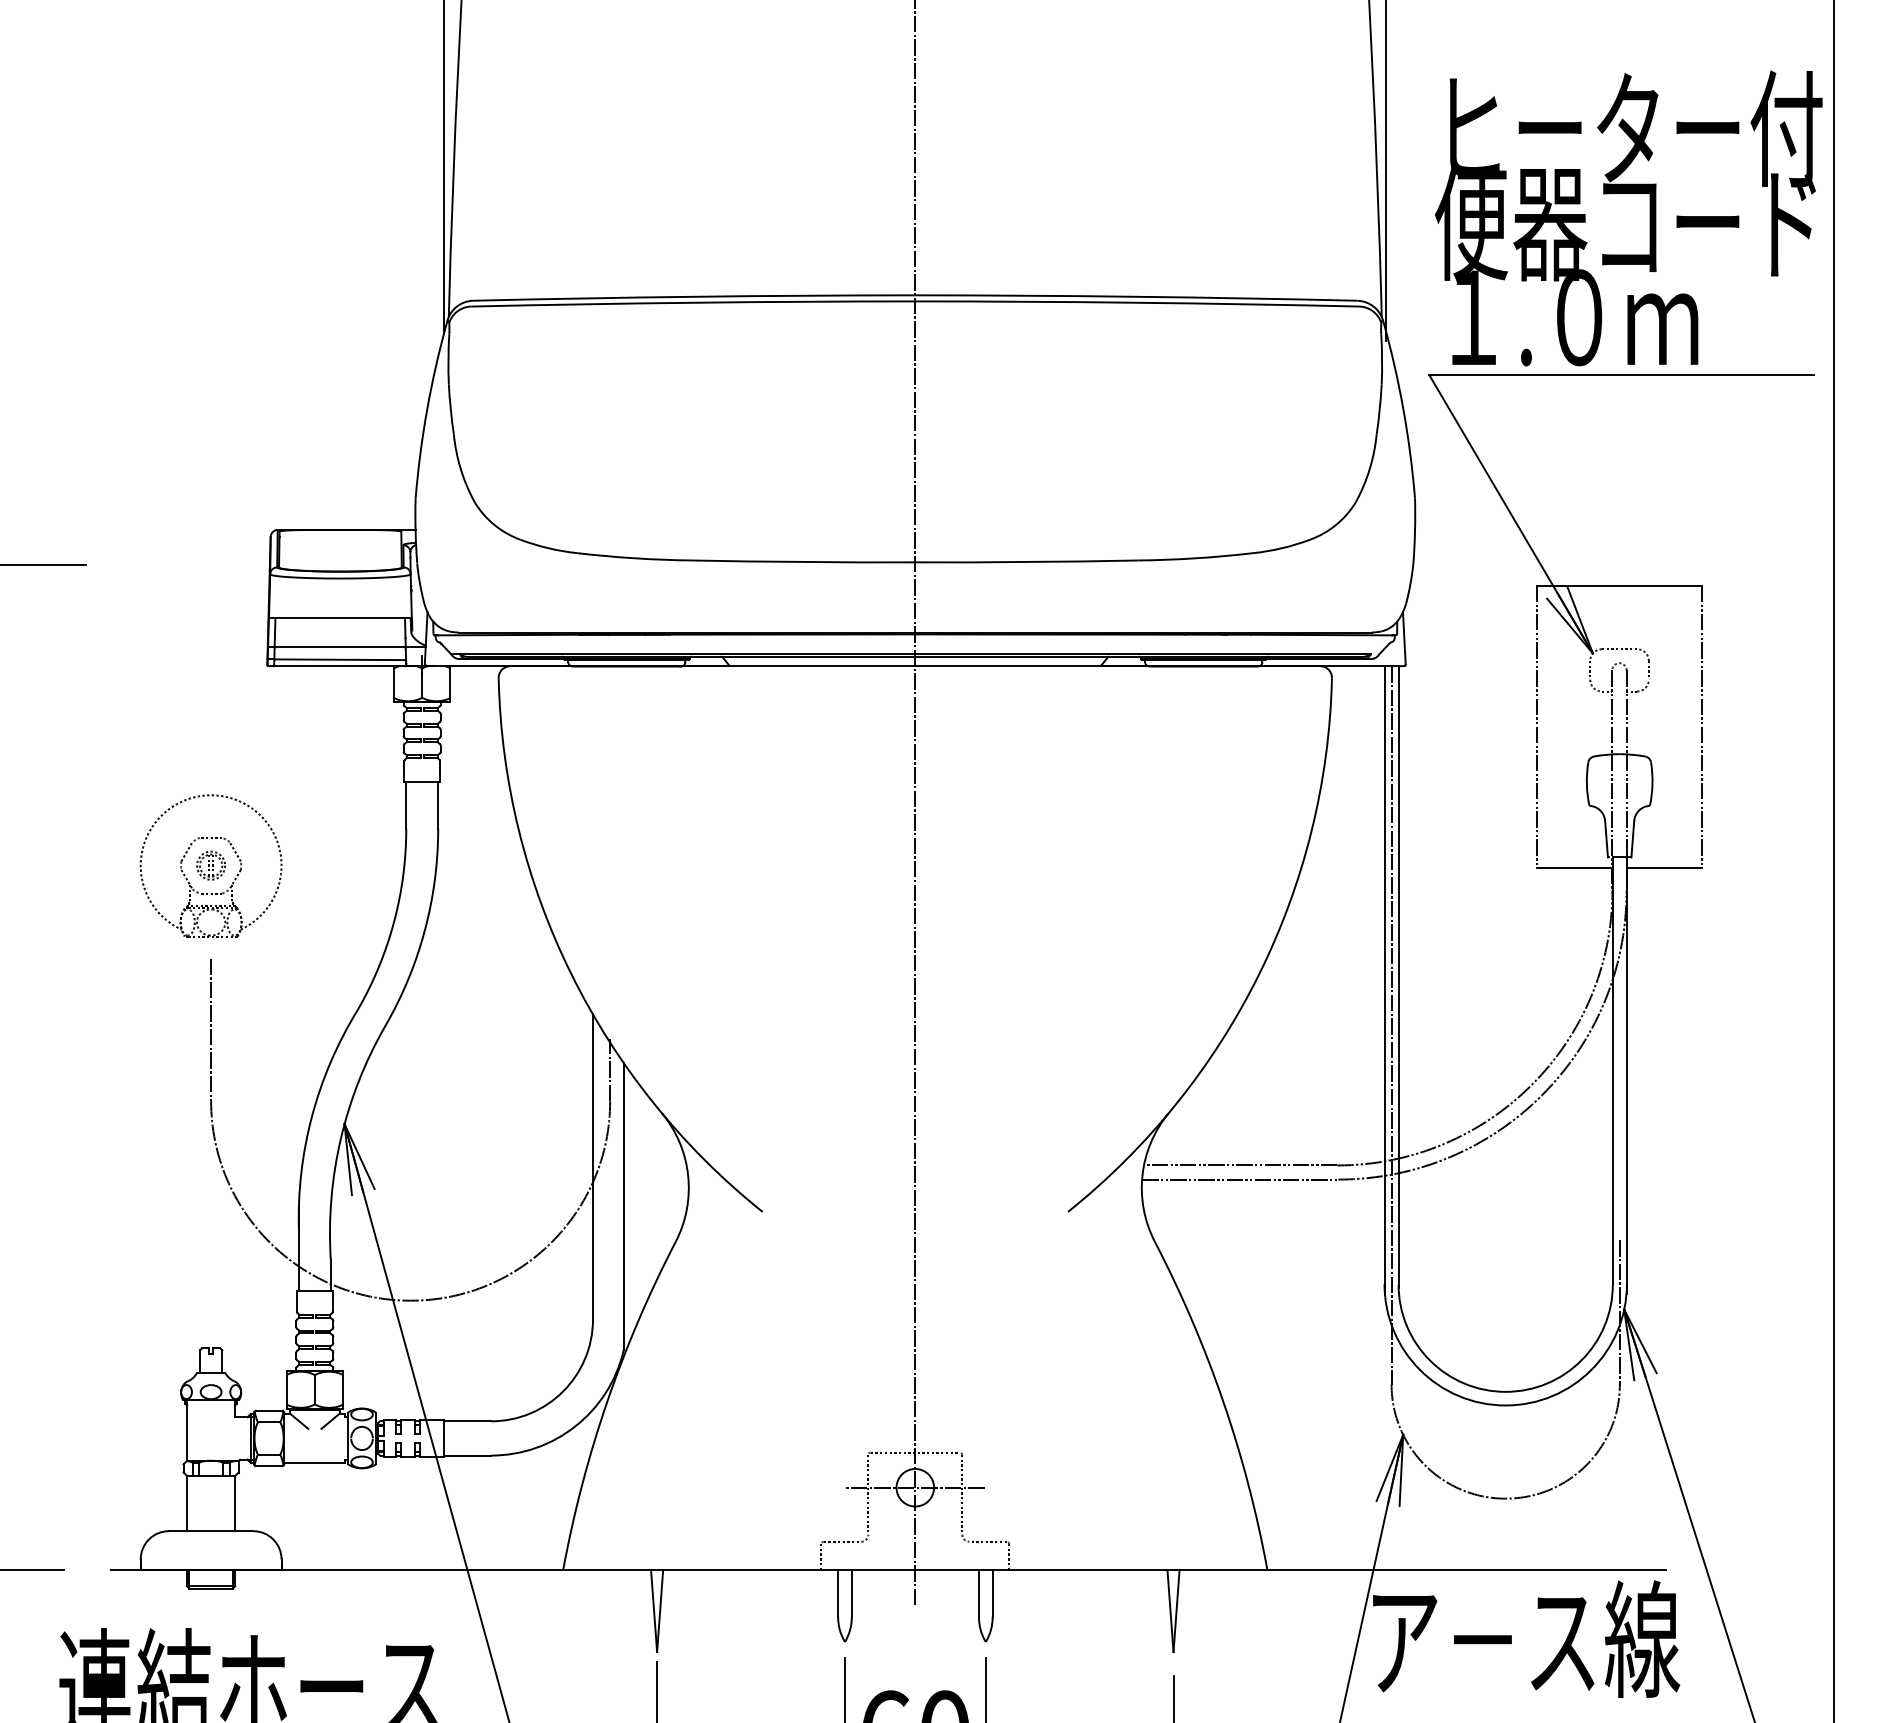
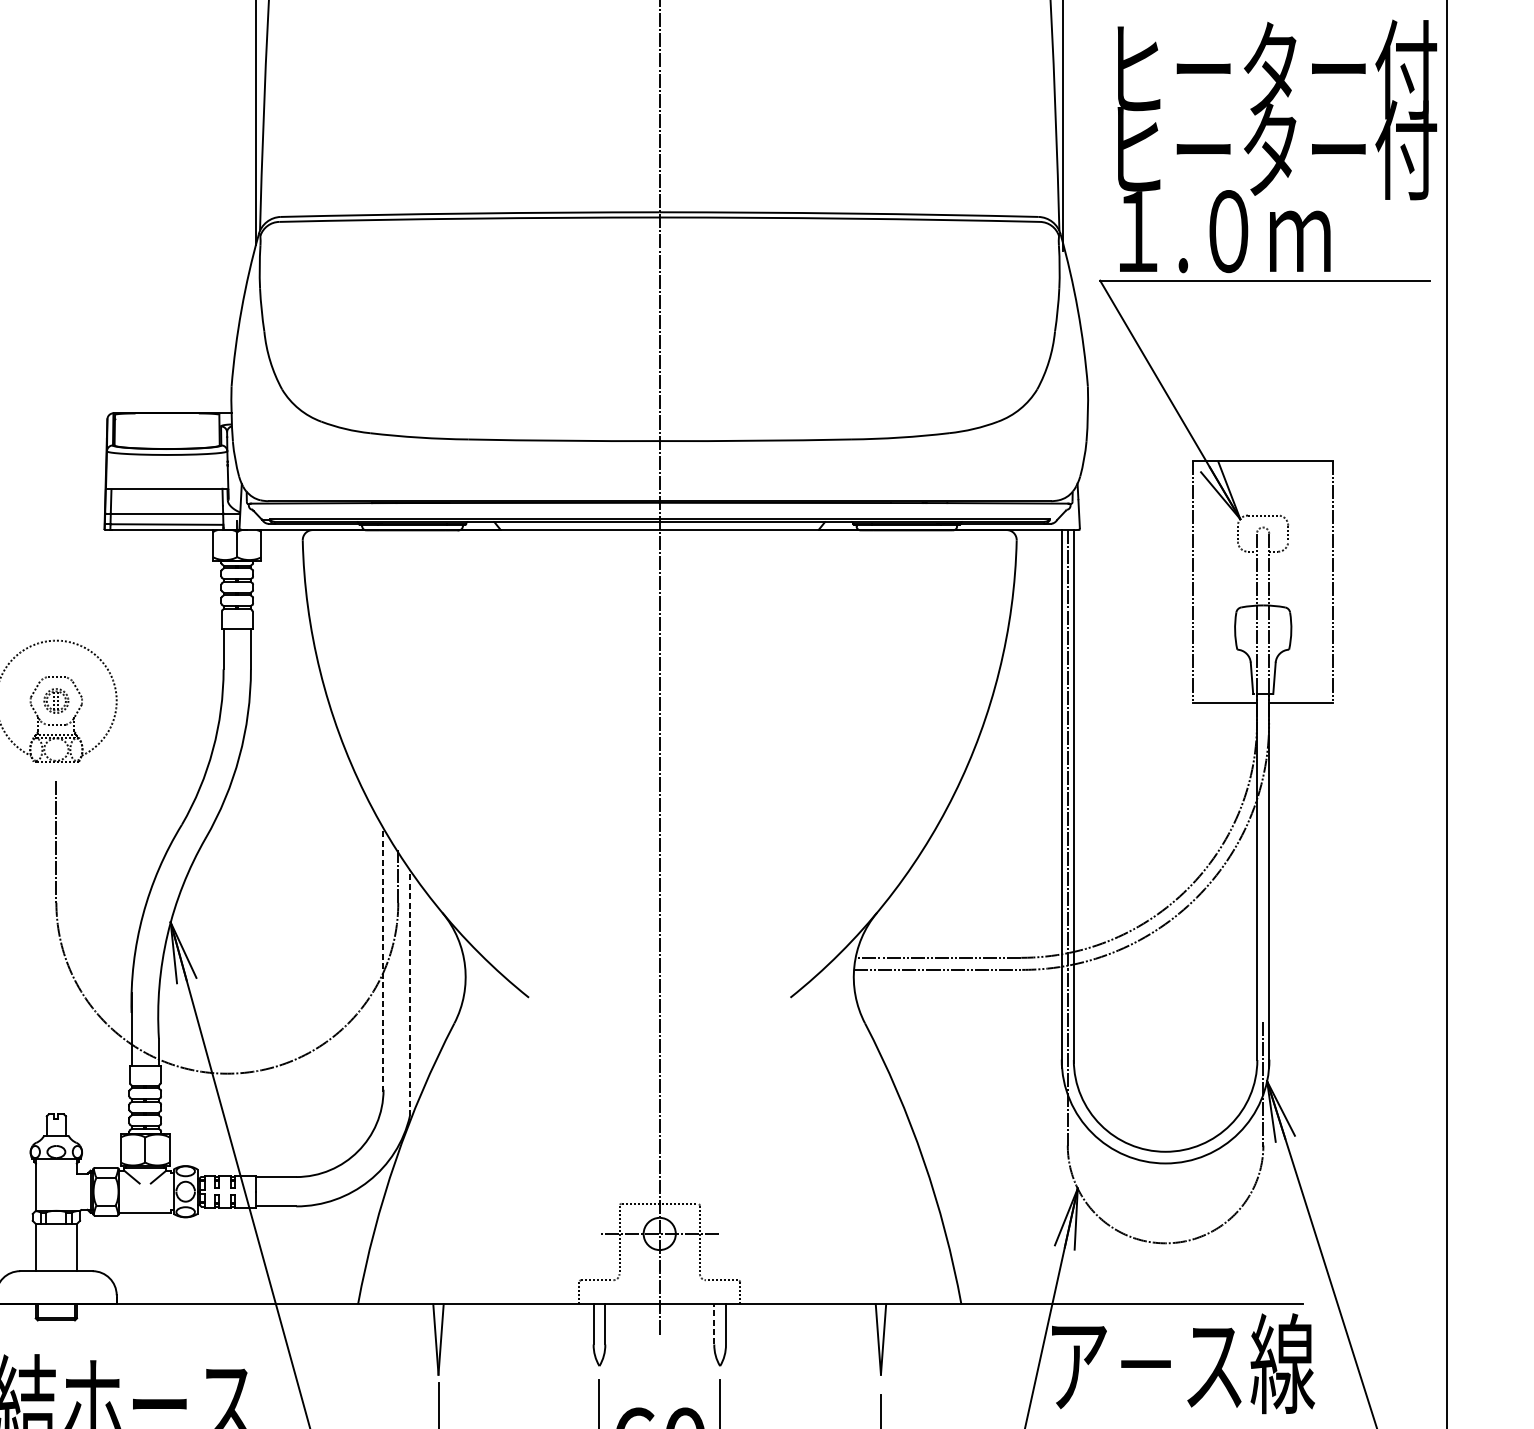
text: (1628, 222) -> (1270, 149), 便器コード -> ヒーター付
line: (592, 1168) -> (383, 960), solid -> dashed
line: (623, 1206) -> (409, 992), solid -> dashed
line: (979, 1592) -> (714, 1323), solid -> dashed

